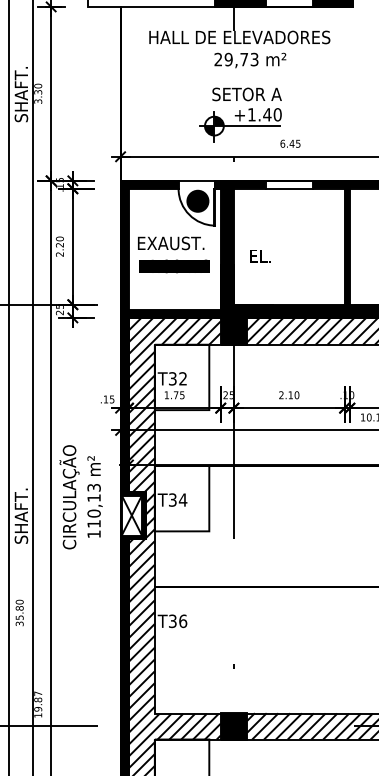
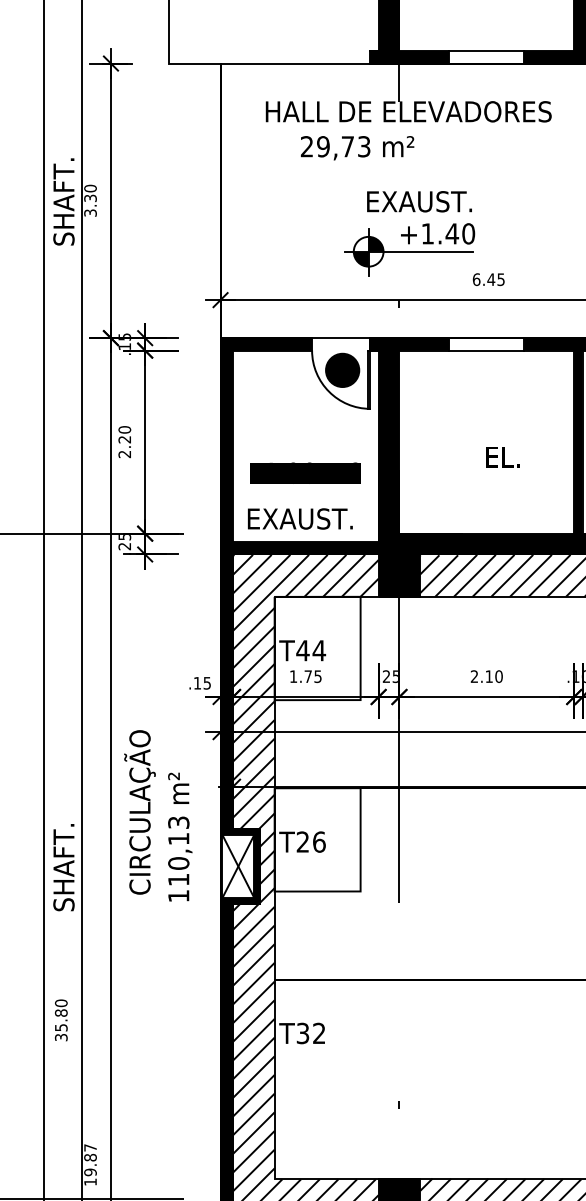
text: (250, 60) -> (357, 148), moved
text: (246, 94) -> (419, 201), SETOR A -> EXAUST.
text: (171, 243) -> (300, 519), moved
text: (260, 256) -> (502, 457), moved
text: (177, 378) -> (310, 650), T32 -> T44
text: (69, 497) -> (139, 812), moved
text: (178, 499) -> (311, 841), T34 -> T26
text: (183, 621) -> (319, 1033), T36 -> T32

